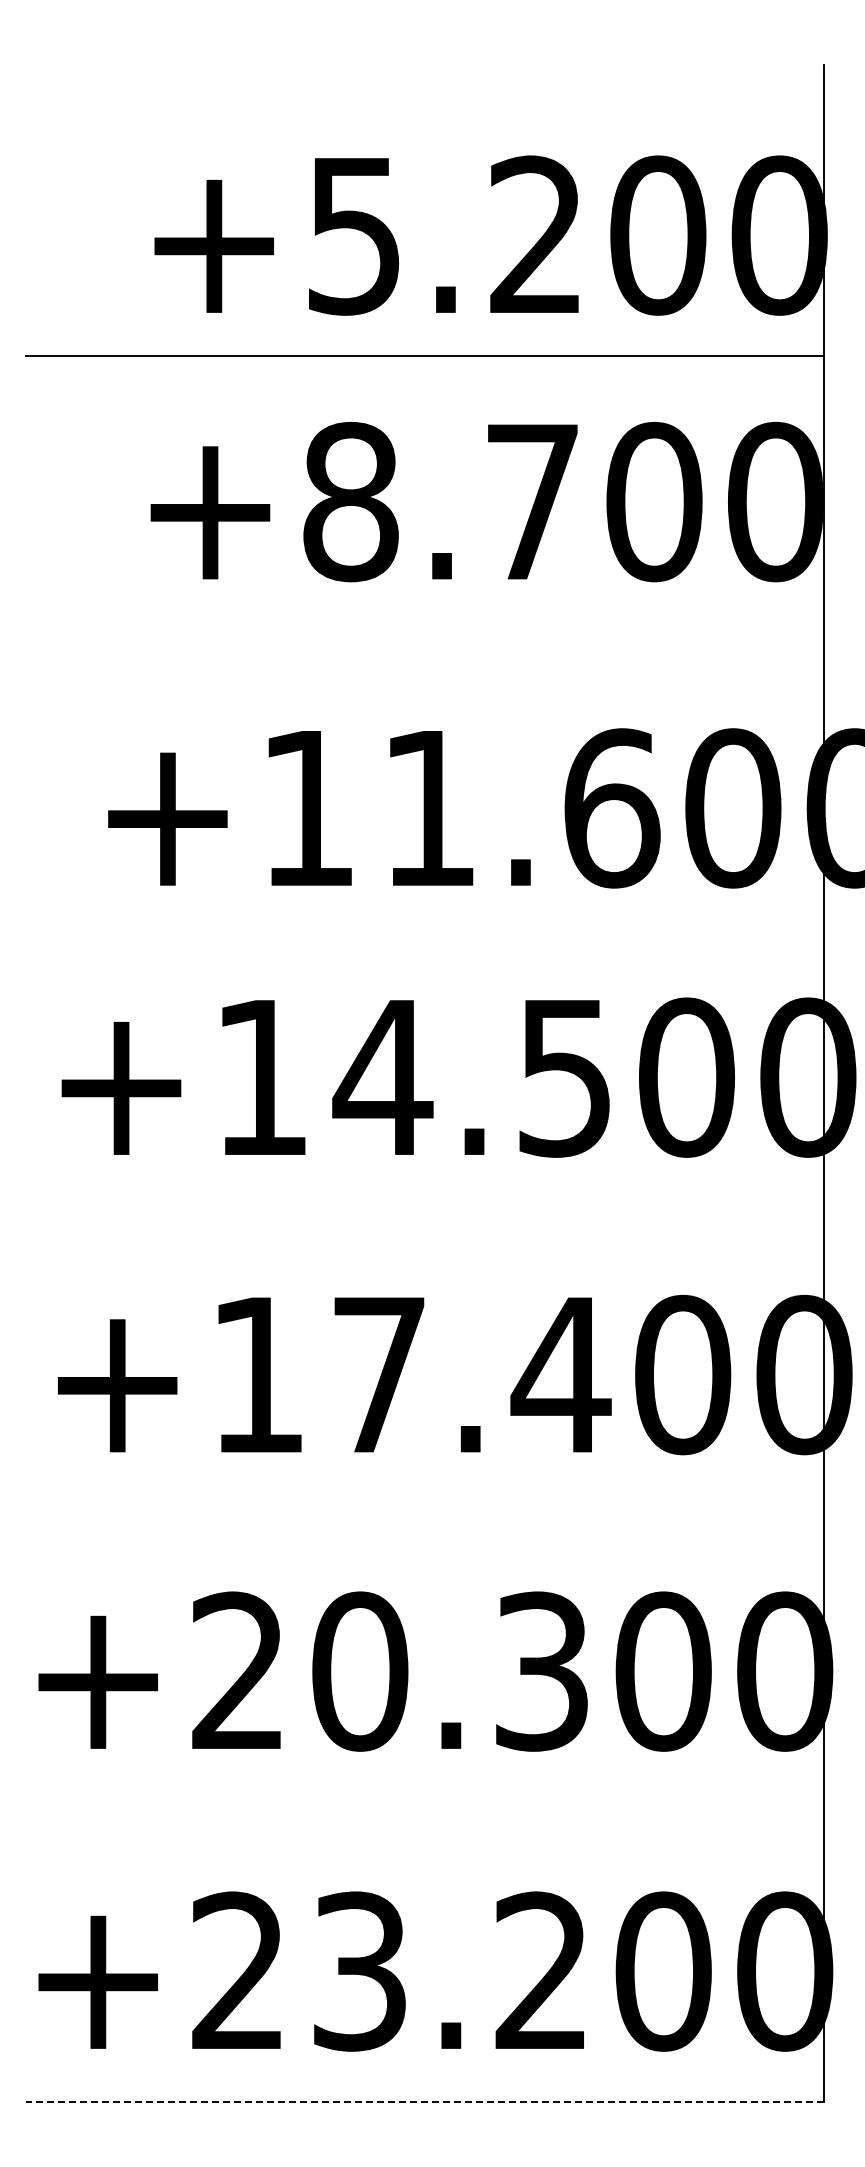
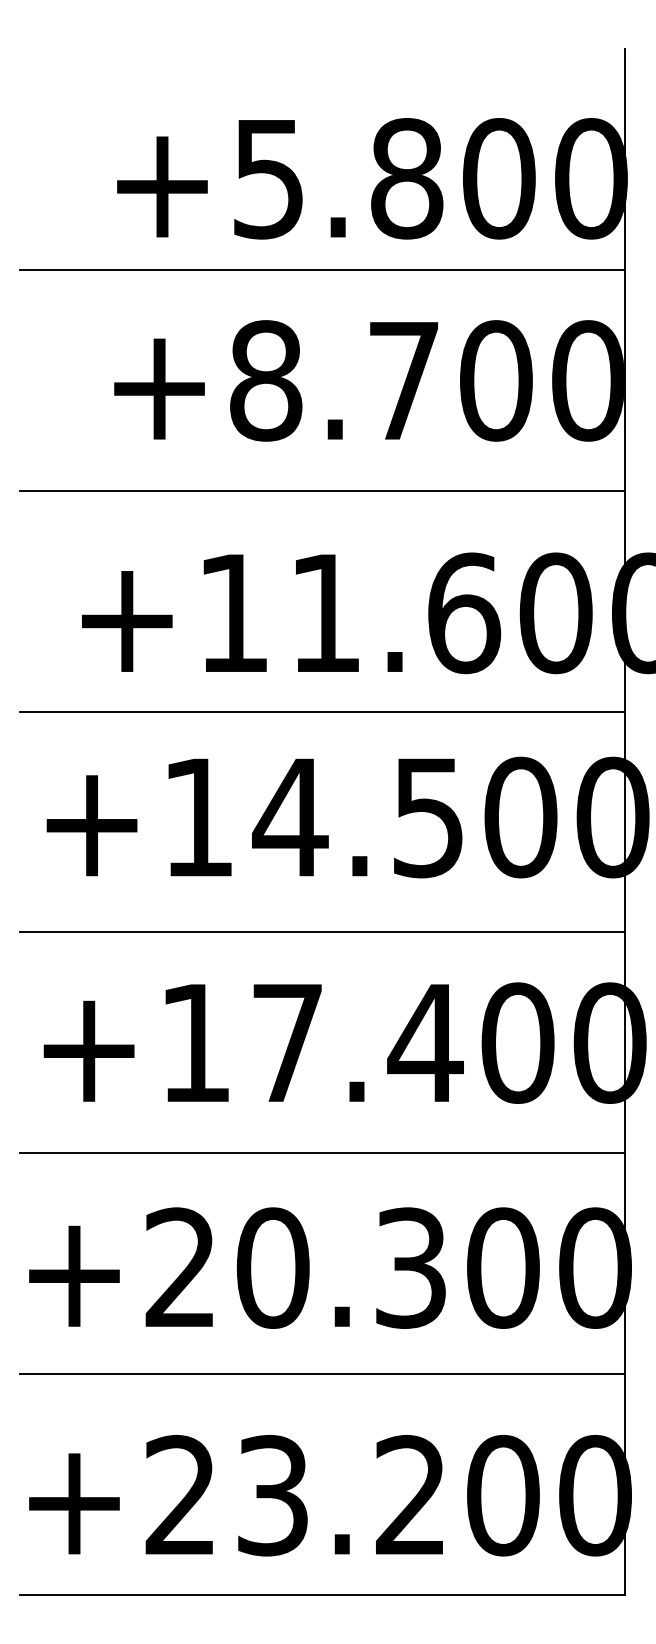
text: (536, 235) -> (406, 178), +5.200 -> +5.800
line: (425, 647) -> (322, 491), added
line: (425, 938) -> (322, 712), added
line: (425, 1228) -> (322, 931), added
line: (425, 1519) -> (322, 1152), added
line: (425, 1810) -> (322, 1373), added
line: (424, 2102) -> (321, 1595), dashed -> solid

